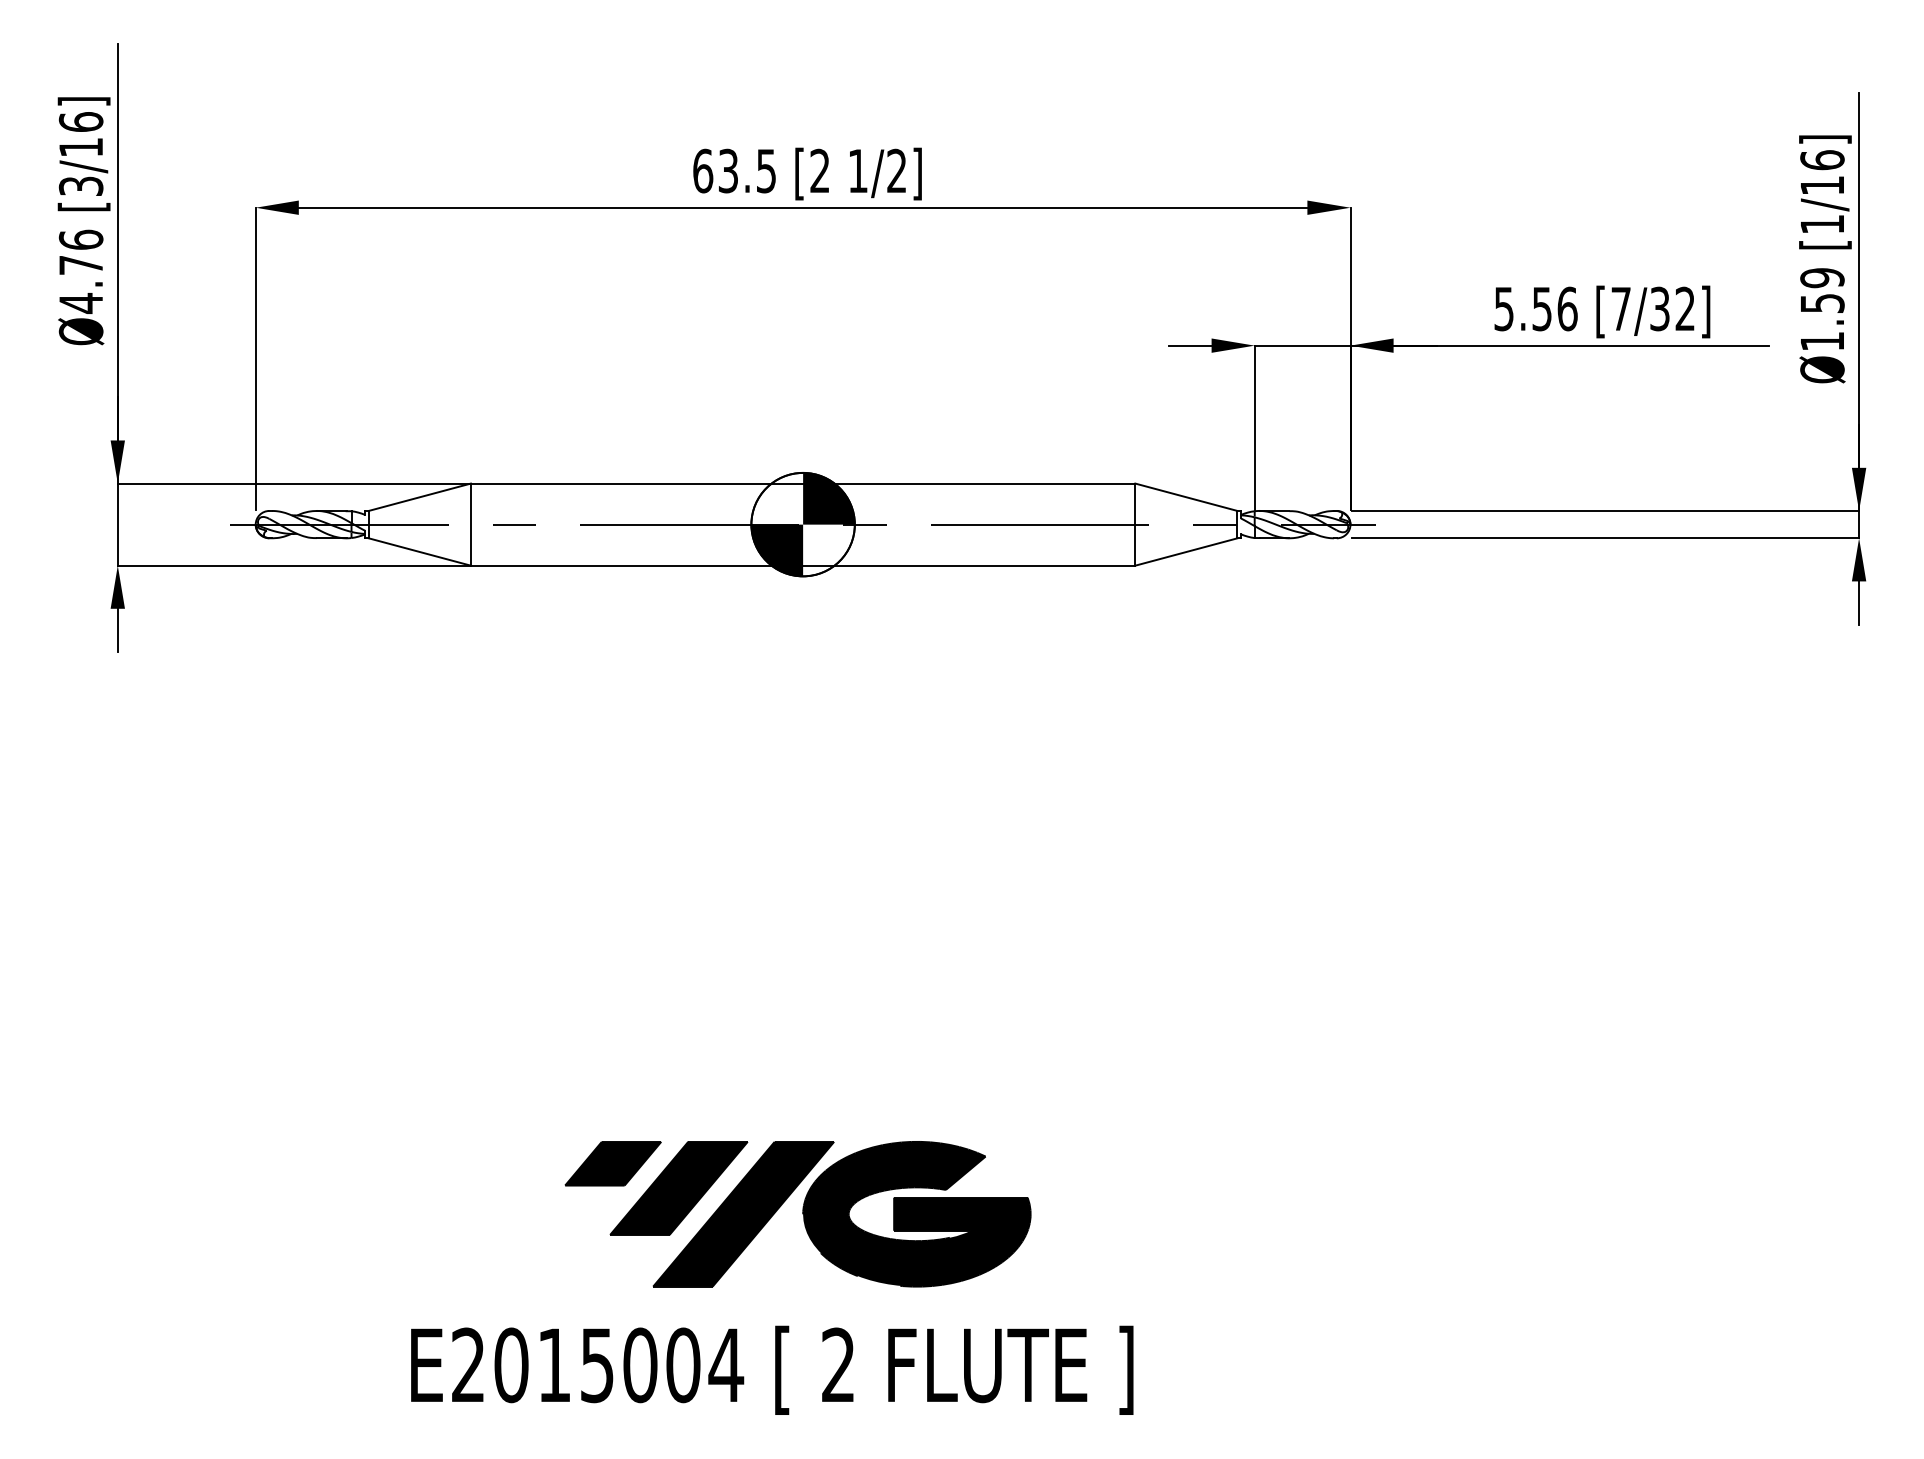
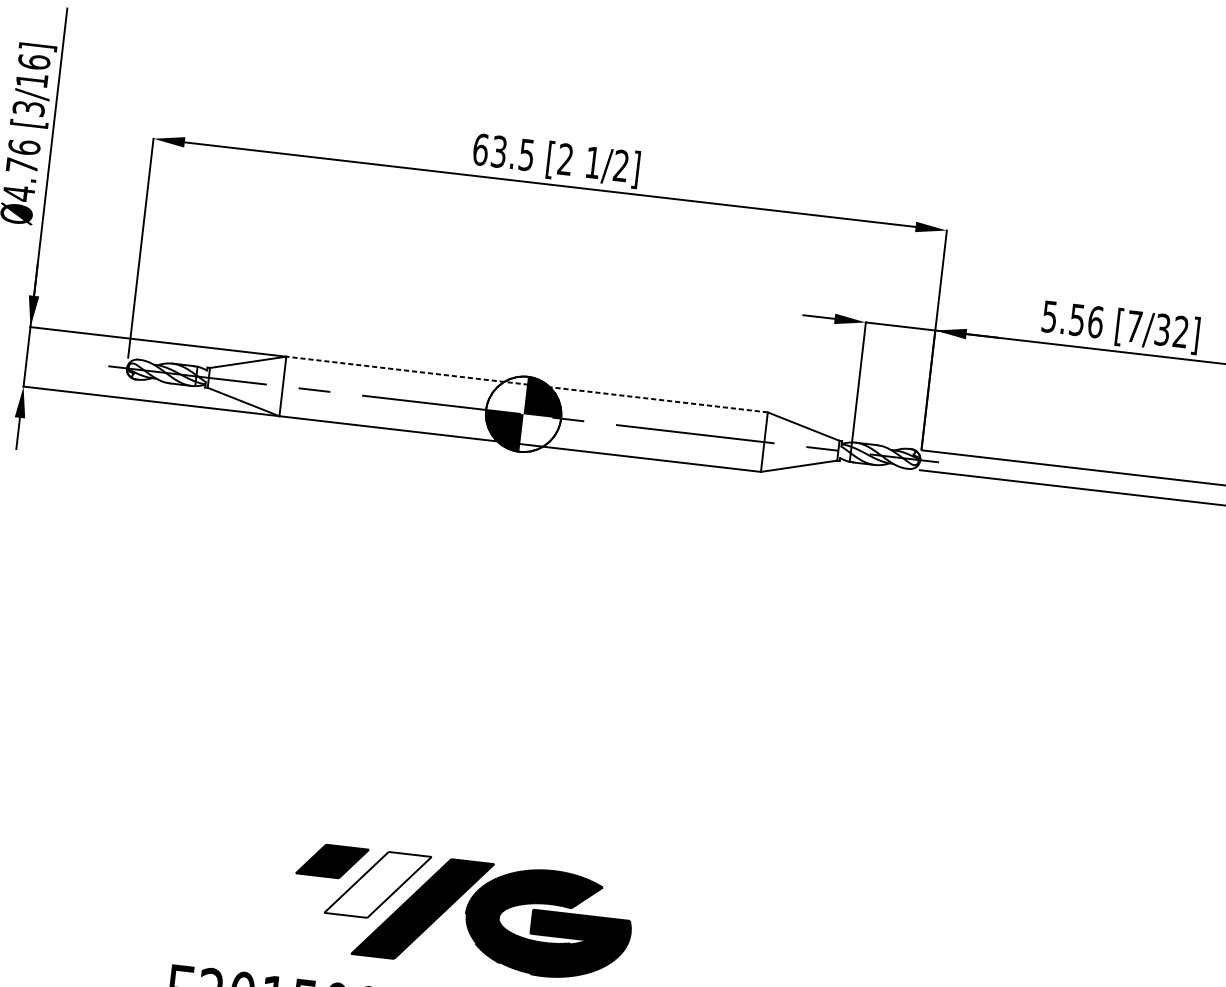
line: (802, 483) -> (526, 384), solid -> dashed
fill: (678, 1187) -> (377, 884), removed

